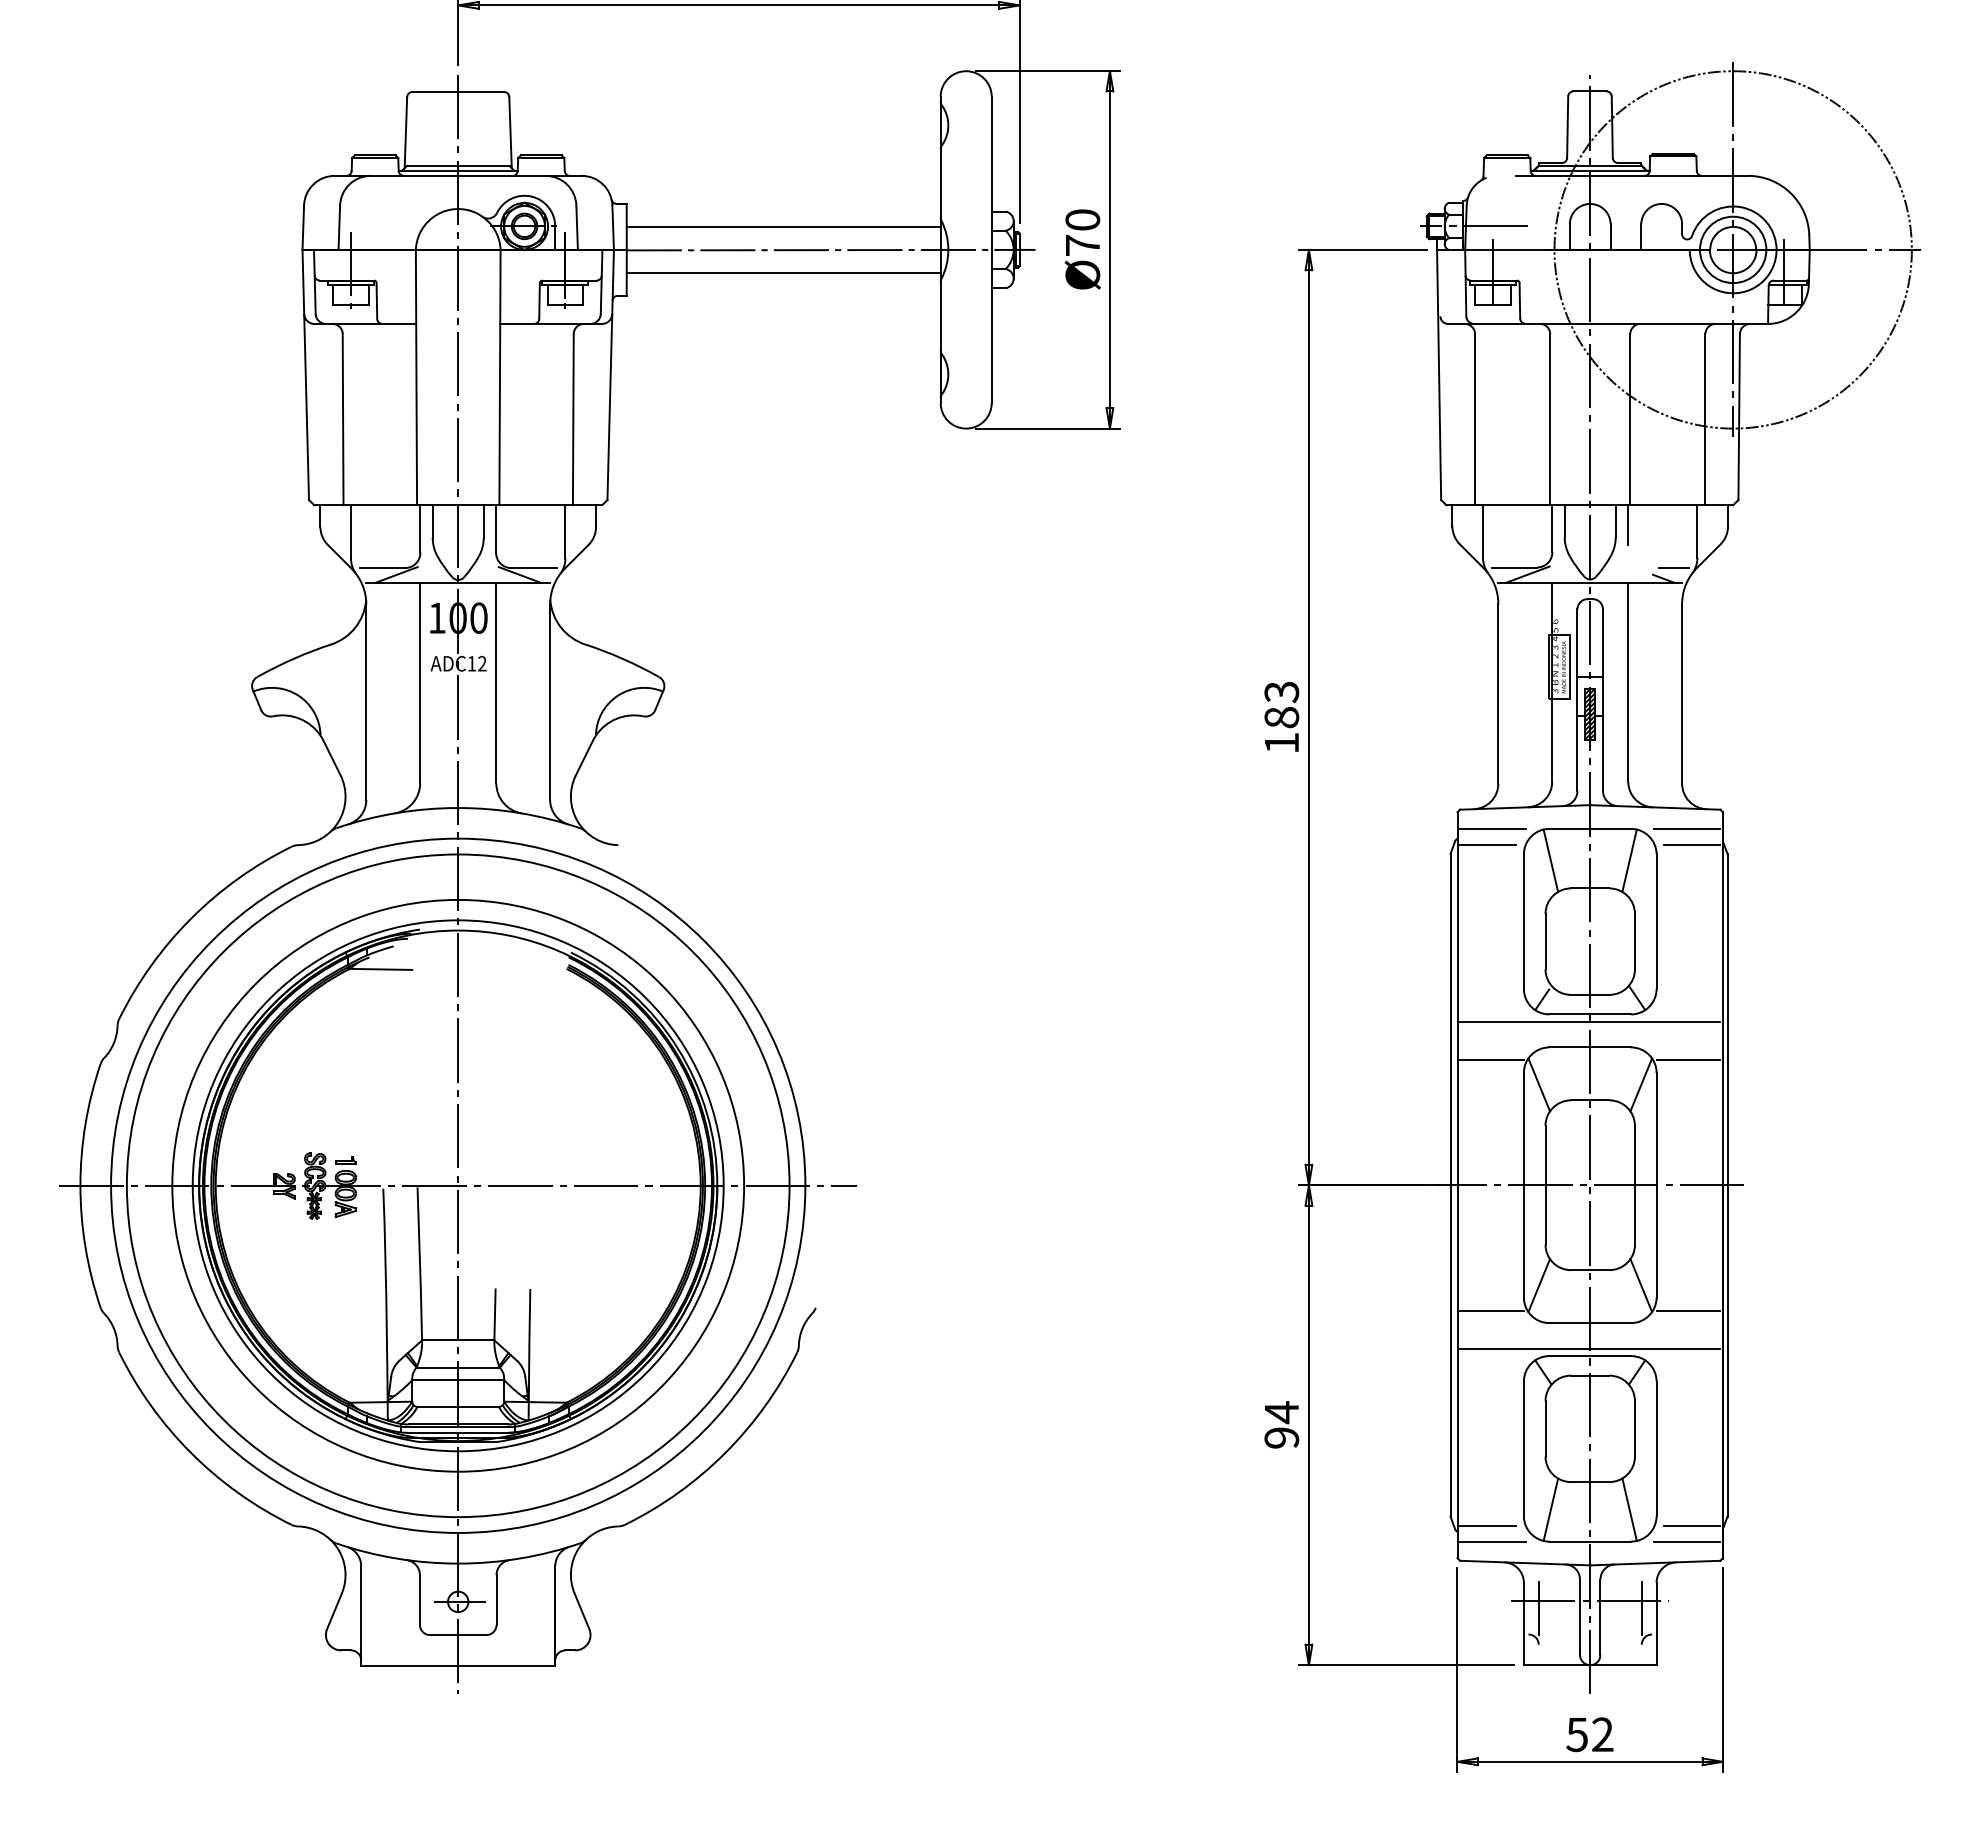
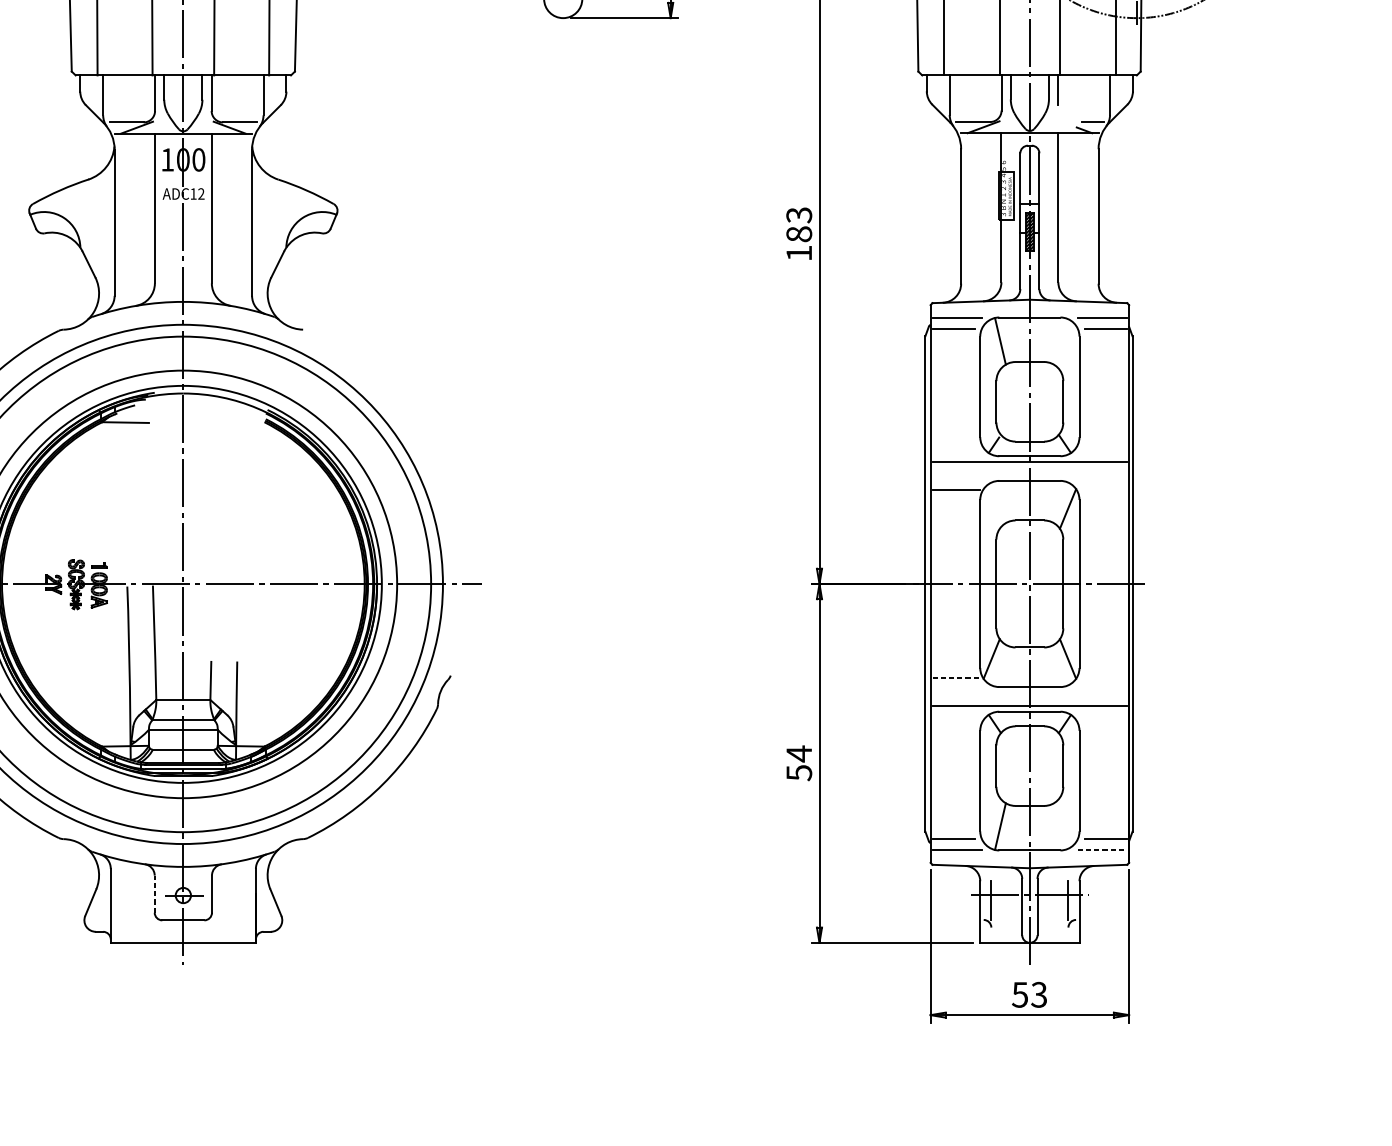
line: (1629, 860) -> (1059, 341), removed
line: (1688, 1059) -> (1103, 489), removed
line: (1539, 1084) -> (991, 508), removed
line: (1491, 1310) -> (956, 677), solid -> dashed
line: (1688, 1310) -> (1103, 677), removed
text: (1281, 1438) -> (799, 773), 94 -> 54
line: (1629, 1509) -> (1059, 826), removed
line: (1687, 1541) -> (1102, 850), solid -> dashed
line: (419, 1600) -> (154, 894), solid -> dashed
text: (1602, 1734) -> (1039, 994), 52 -> 53

